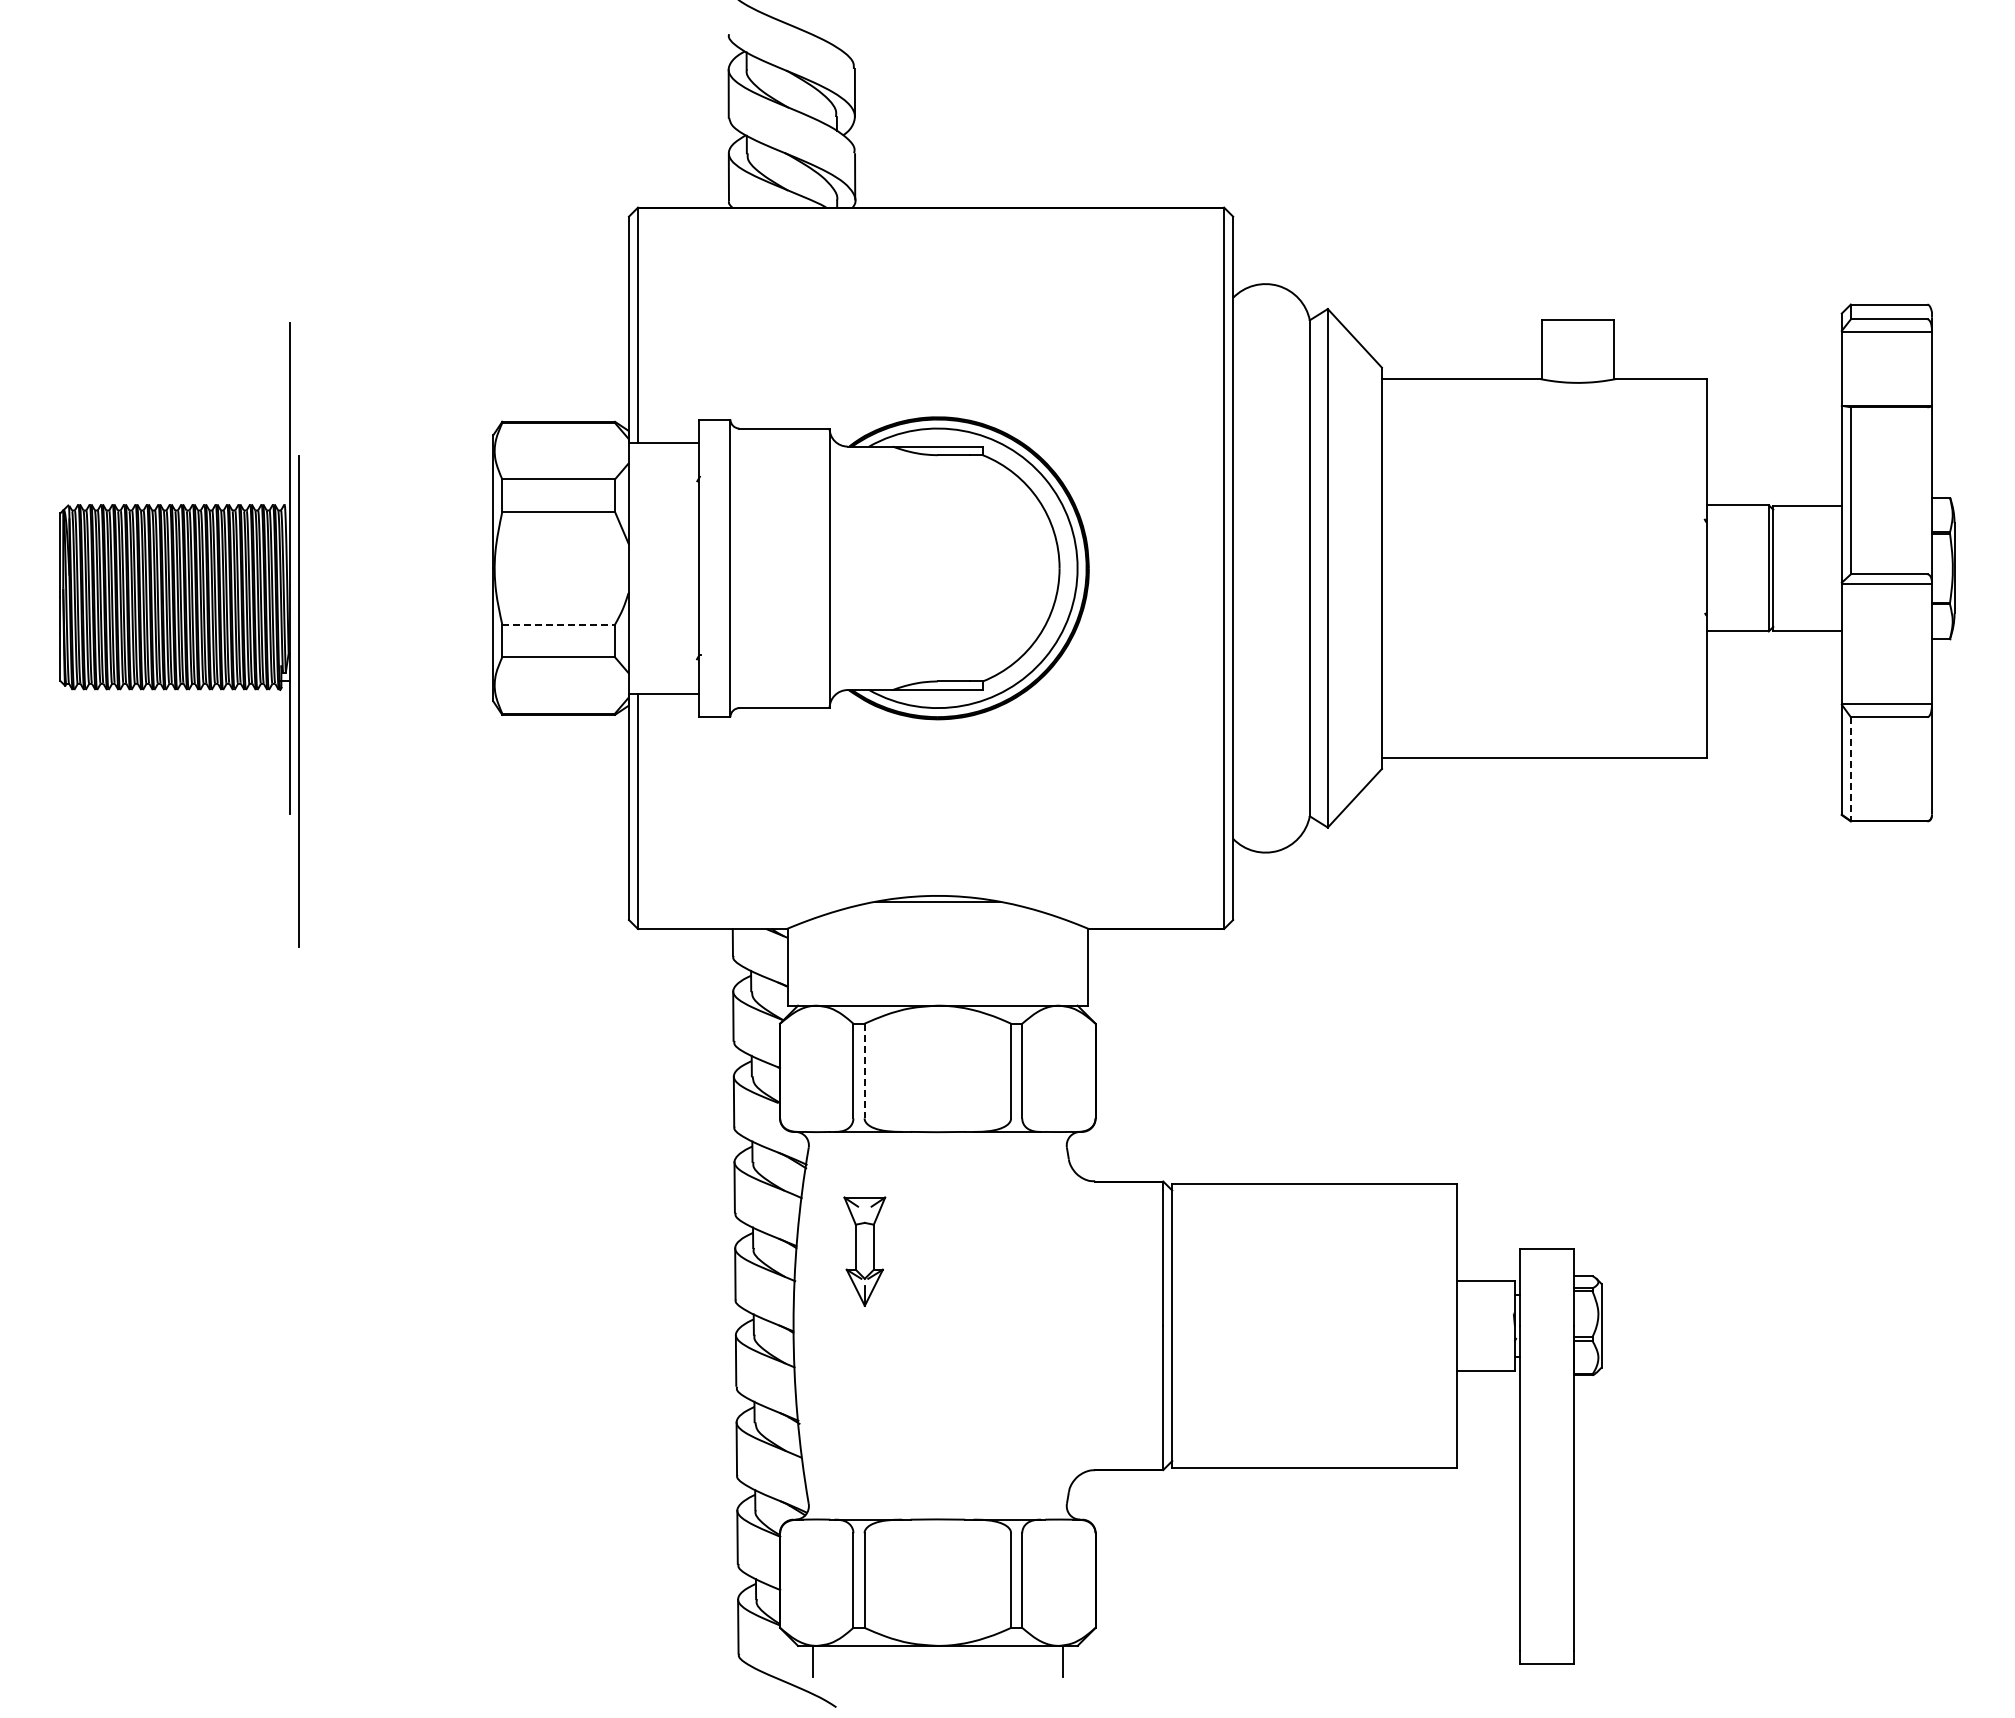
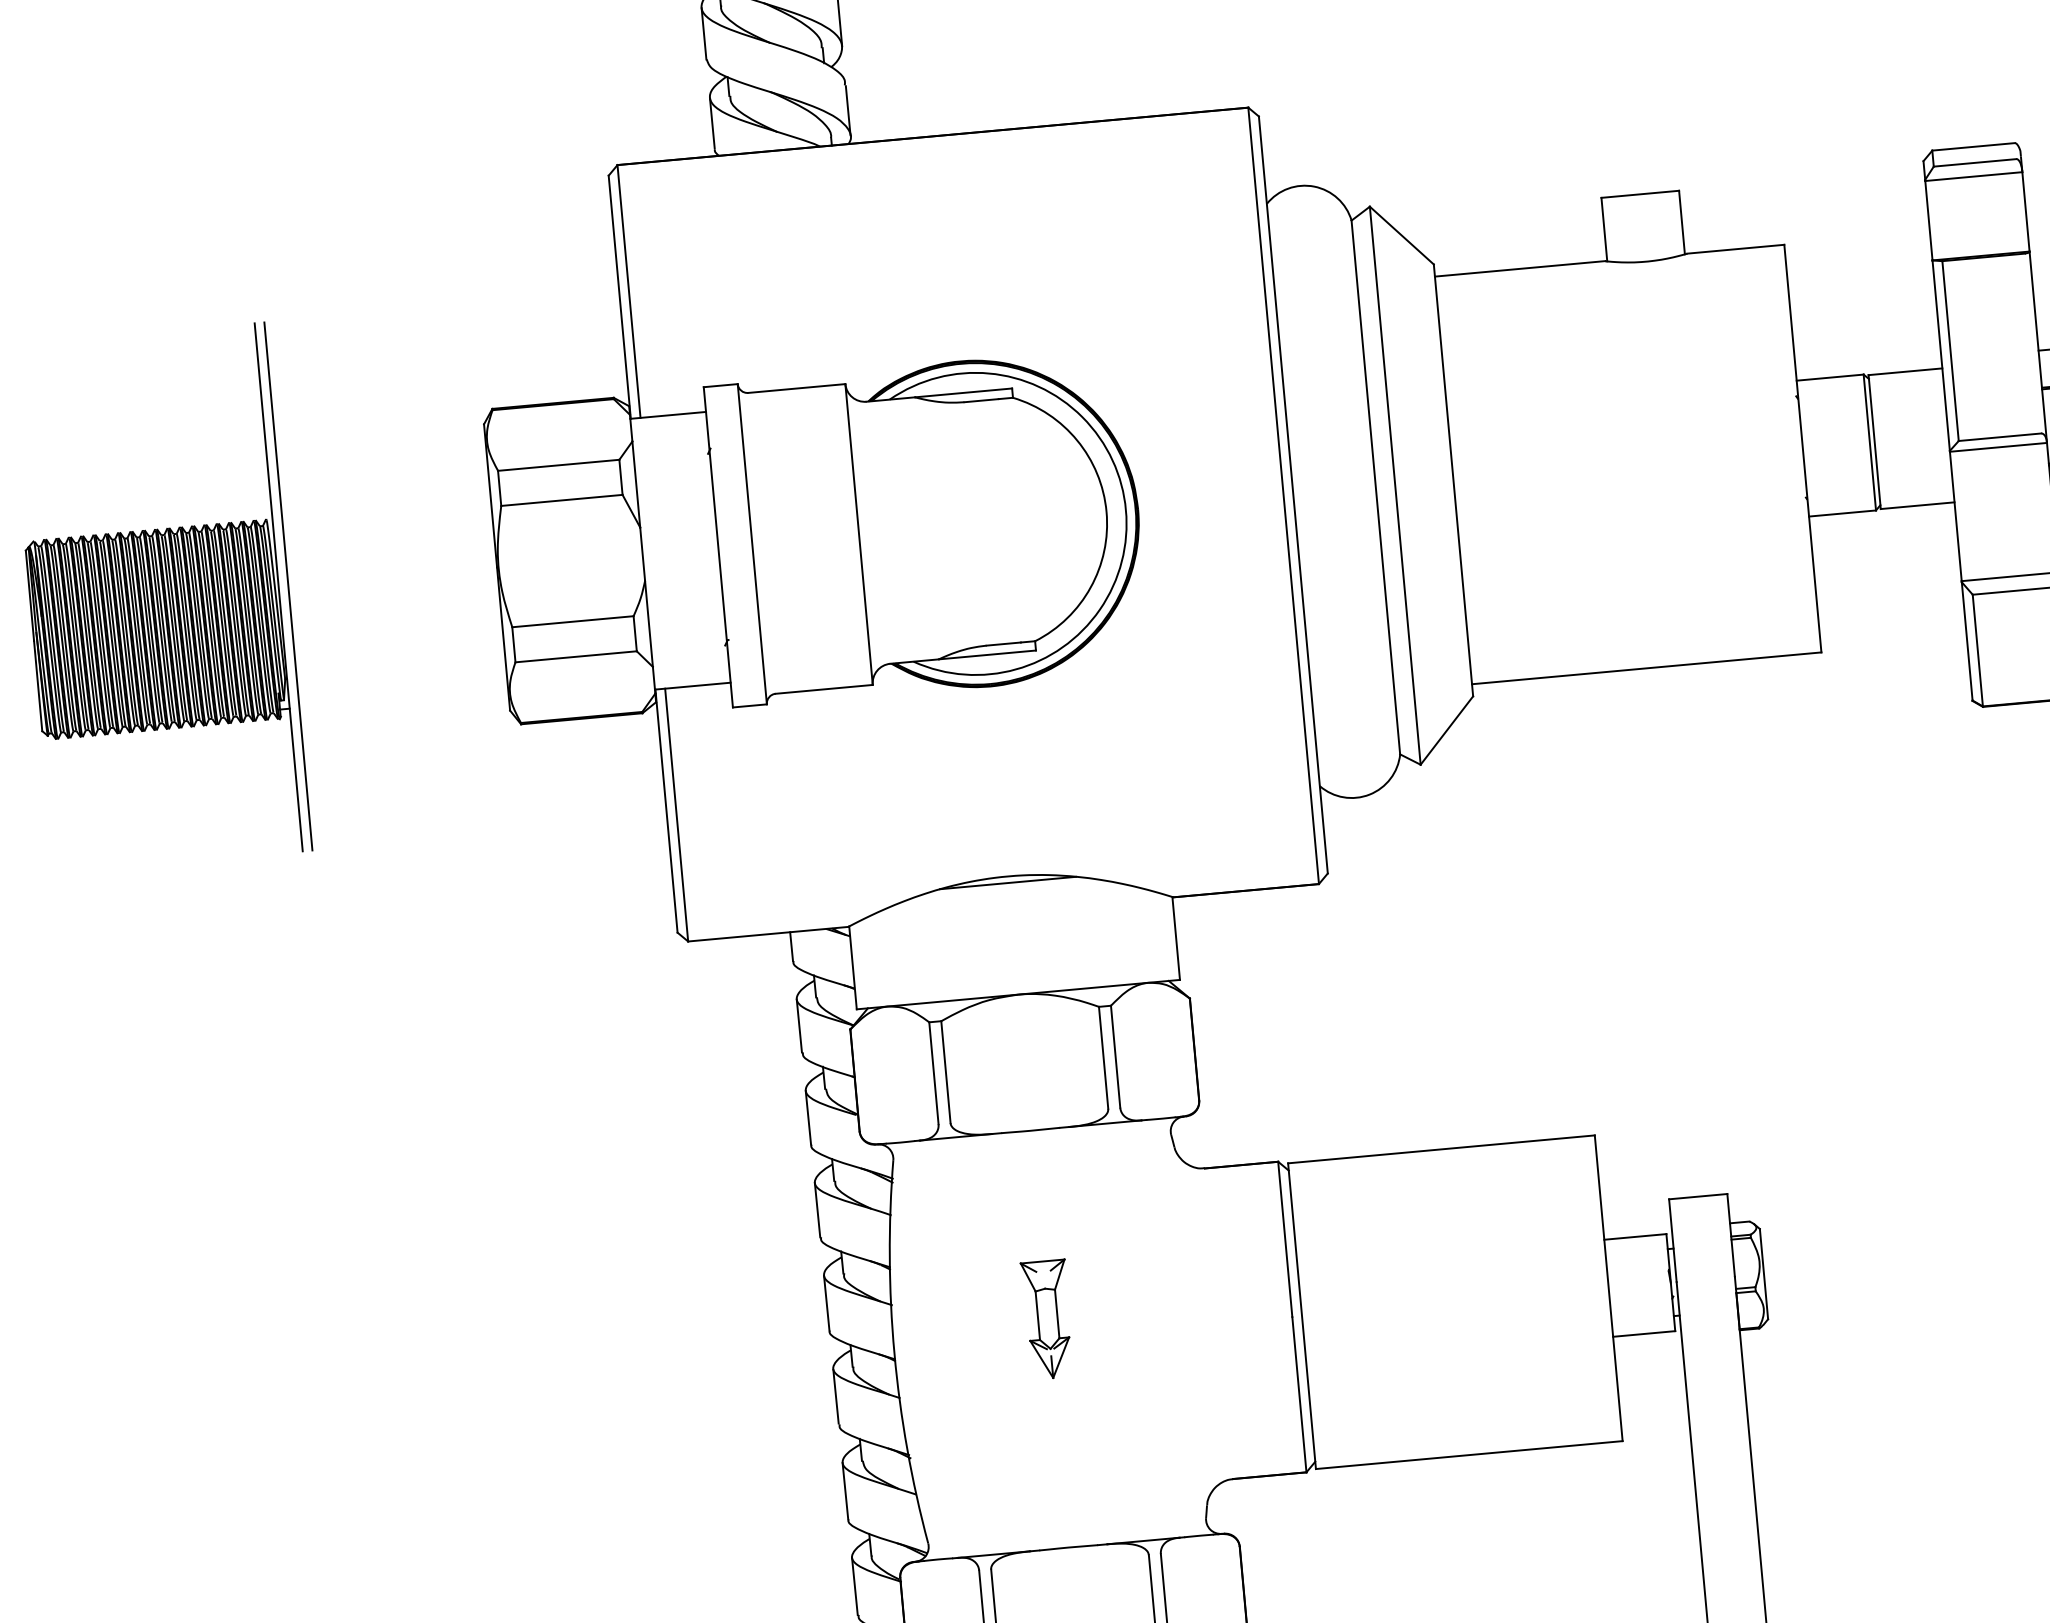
line: (559, 624) -> (573, 621), dashed -> solid
line: (298, 701) -> (287, 586), moved
line: (1850, 769) -> (1977, 651), dashed -> solid
line: (864, 1071) -> (945, 1072), dashed -> solid
part: (864, 1251) -> (1047, 1319), moved

